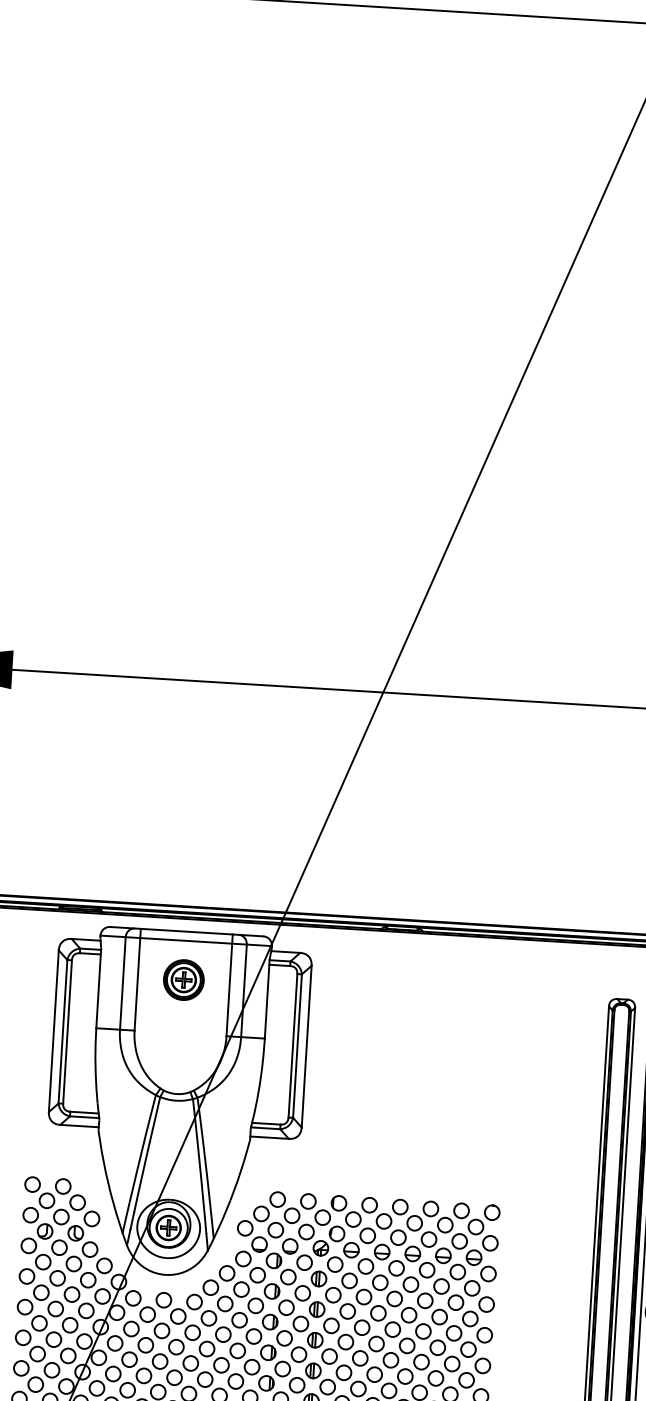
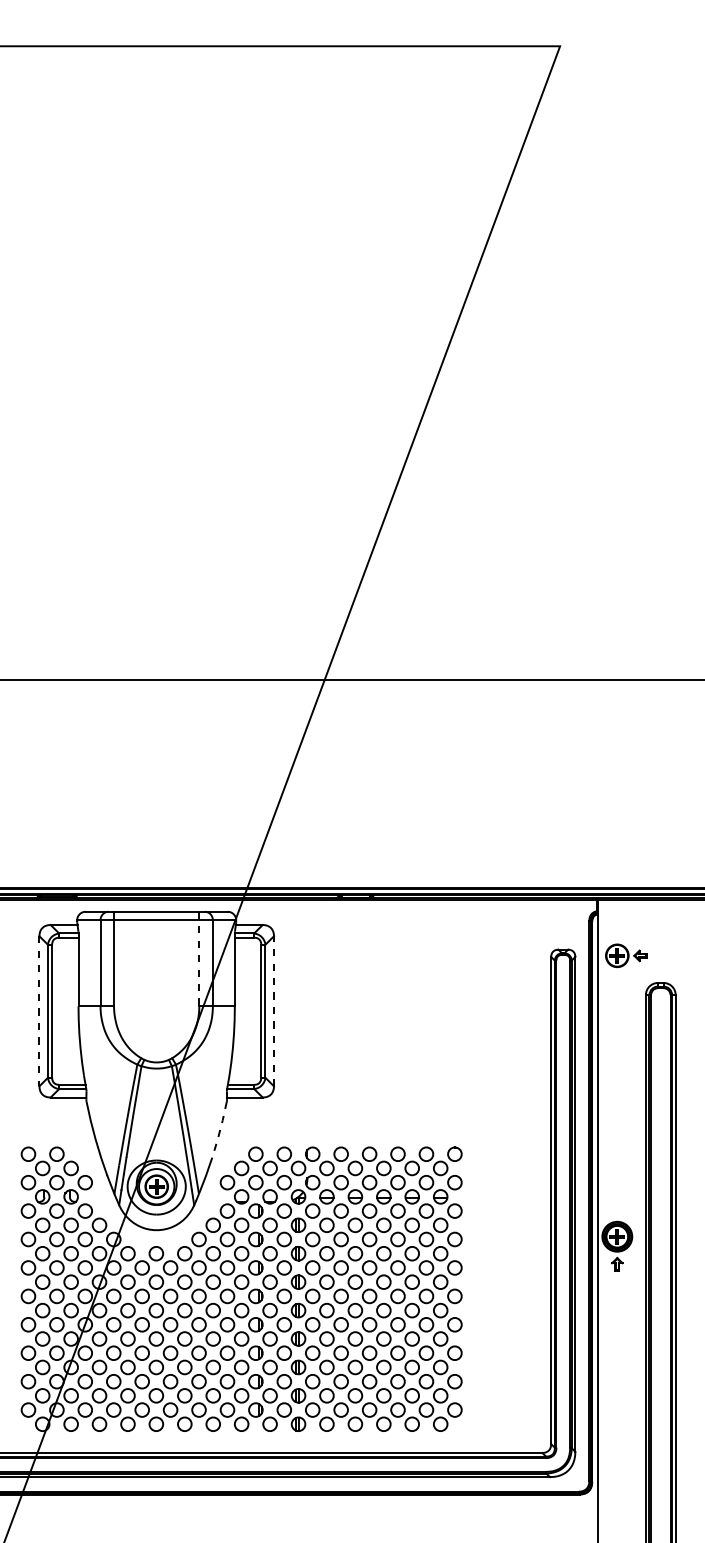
part: (183, 979) -> (156, 956), removed
line: (229, 985) -> (199, 959), solid -> dashed
line: (53, 1031) -> (39, 1011), solid -> dashed
line: (307, 1045) -> (274, 1010), solid -> dashed
line: (241, 1170) -> (220, 1129), solid -> dashed

